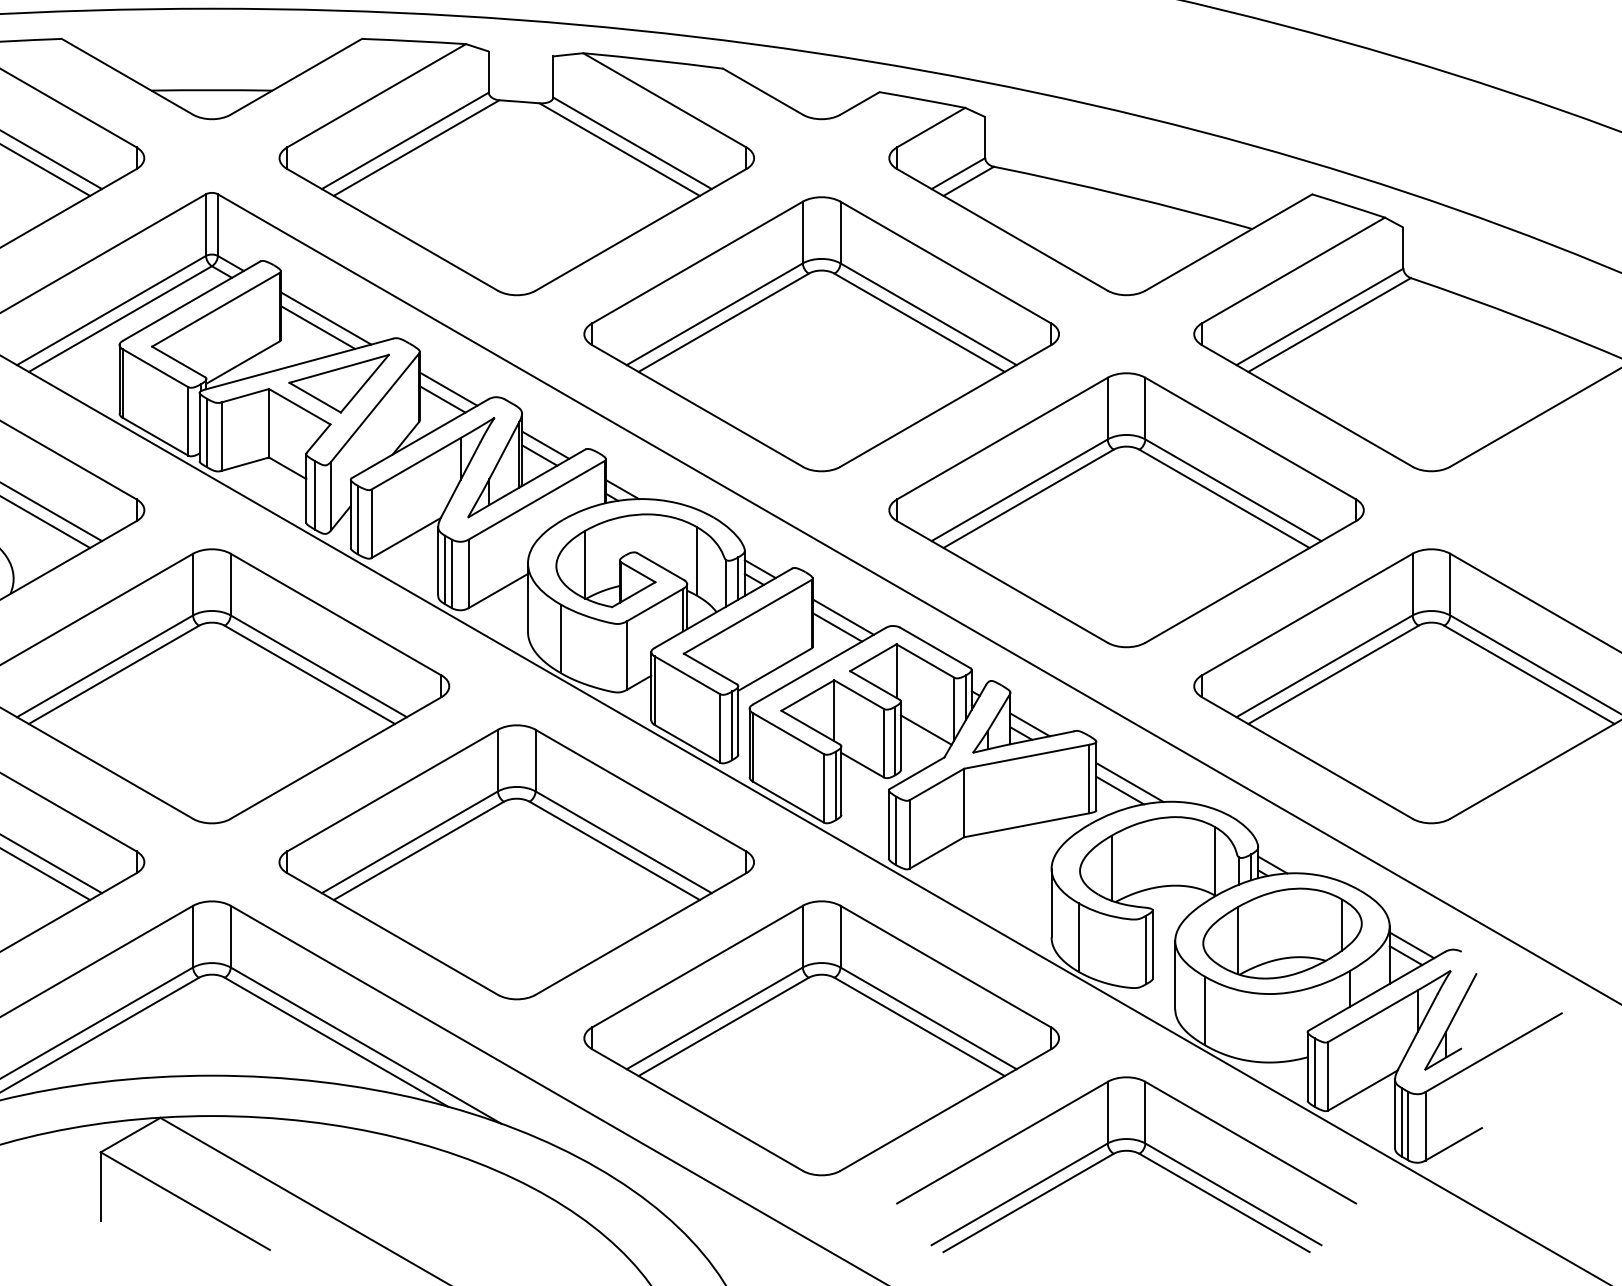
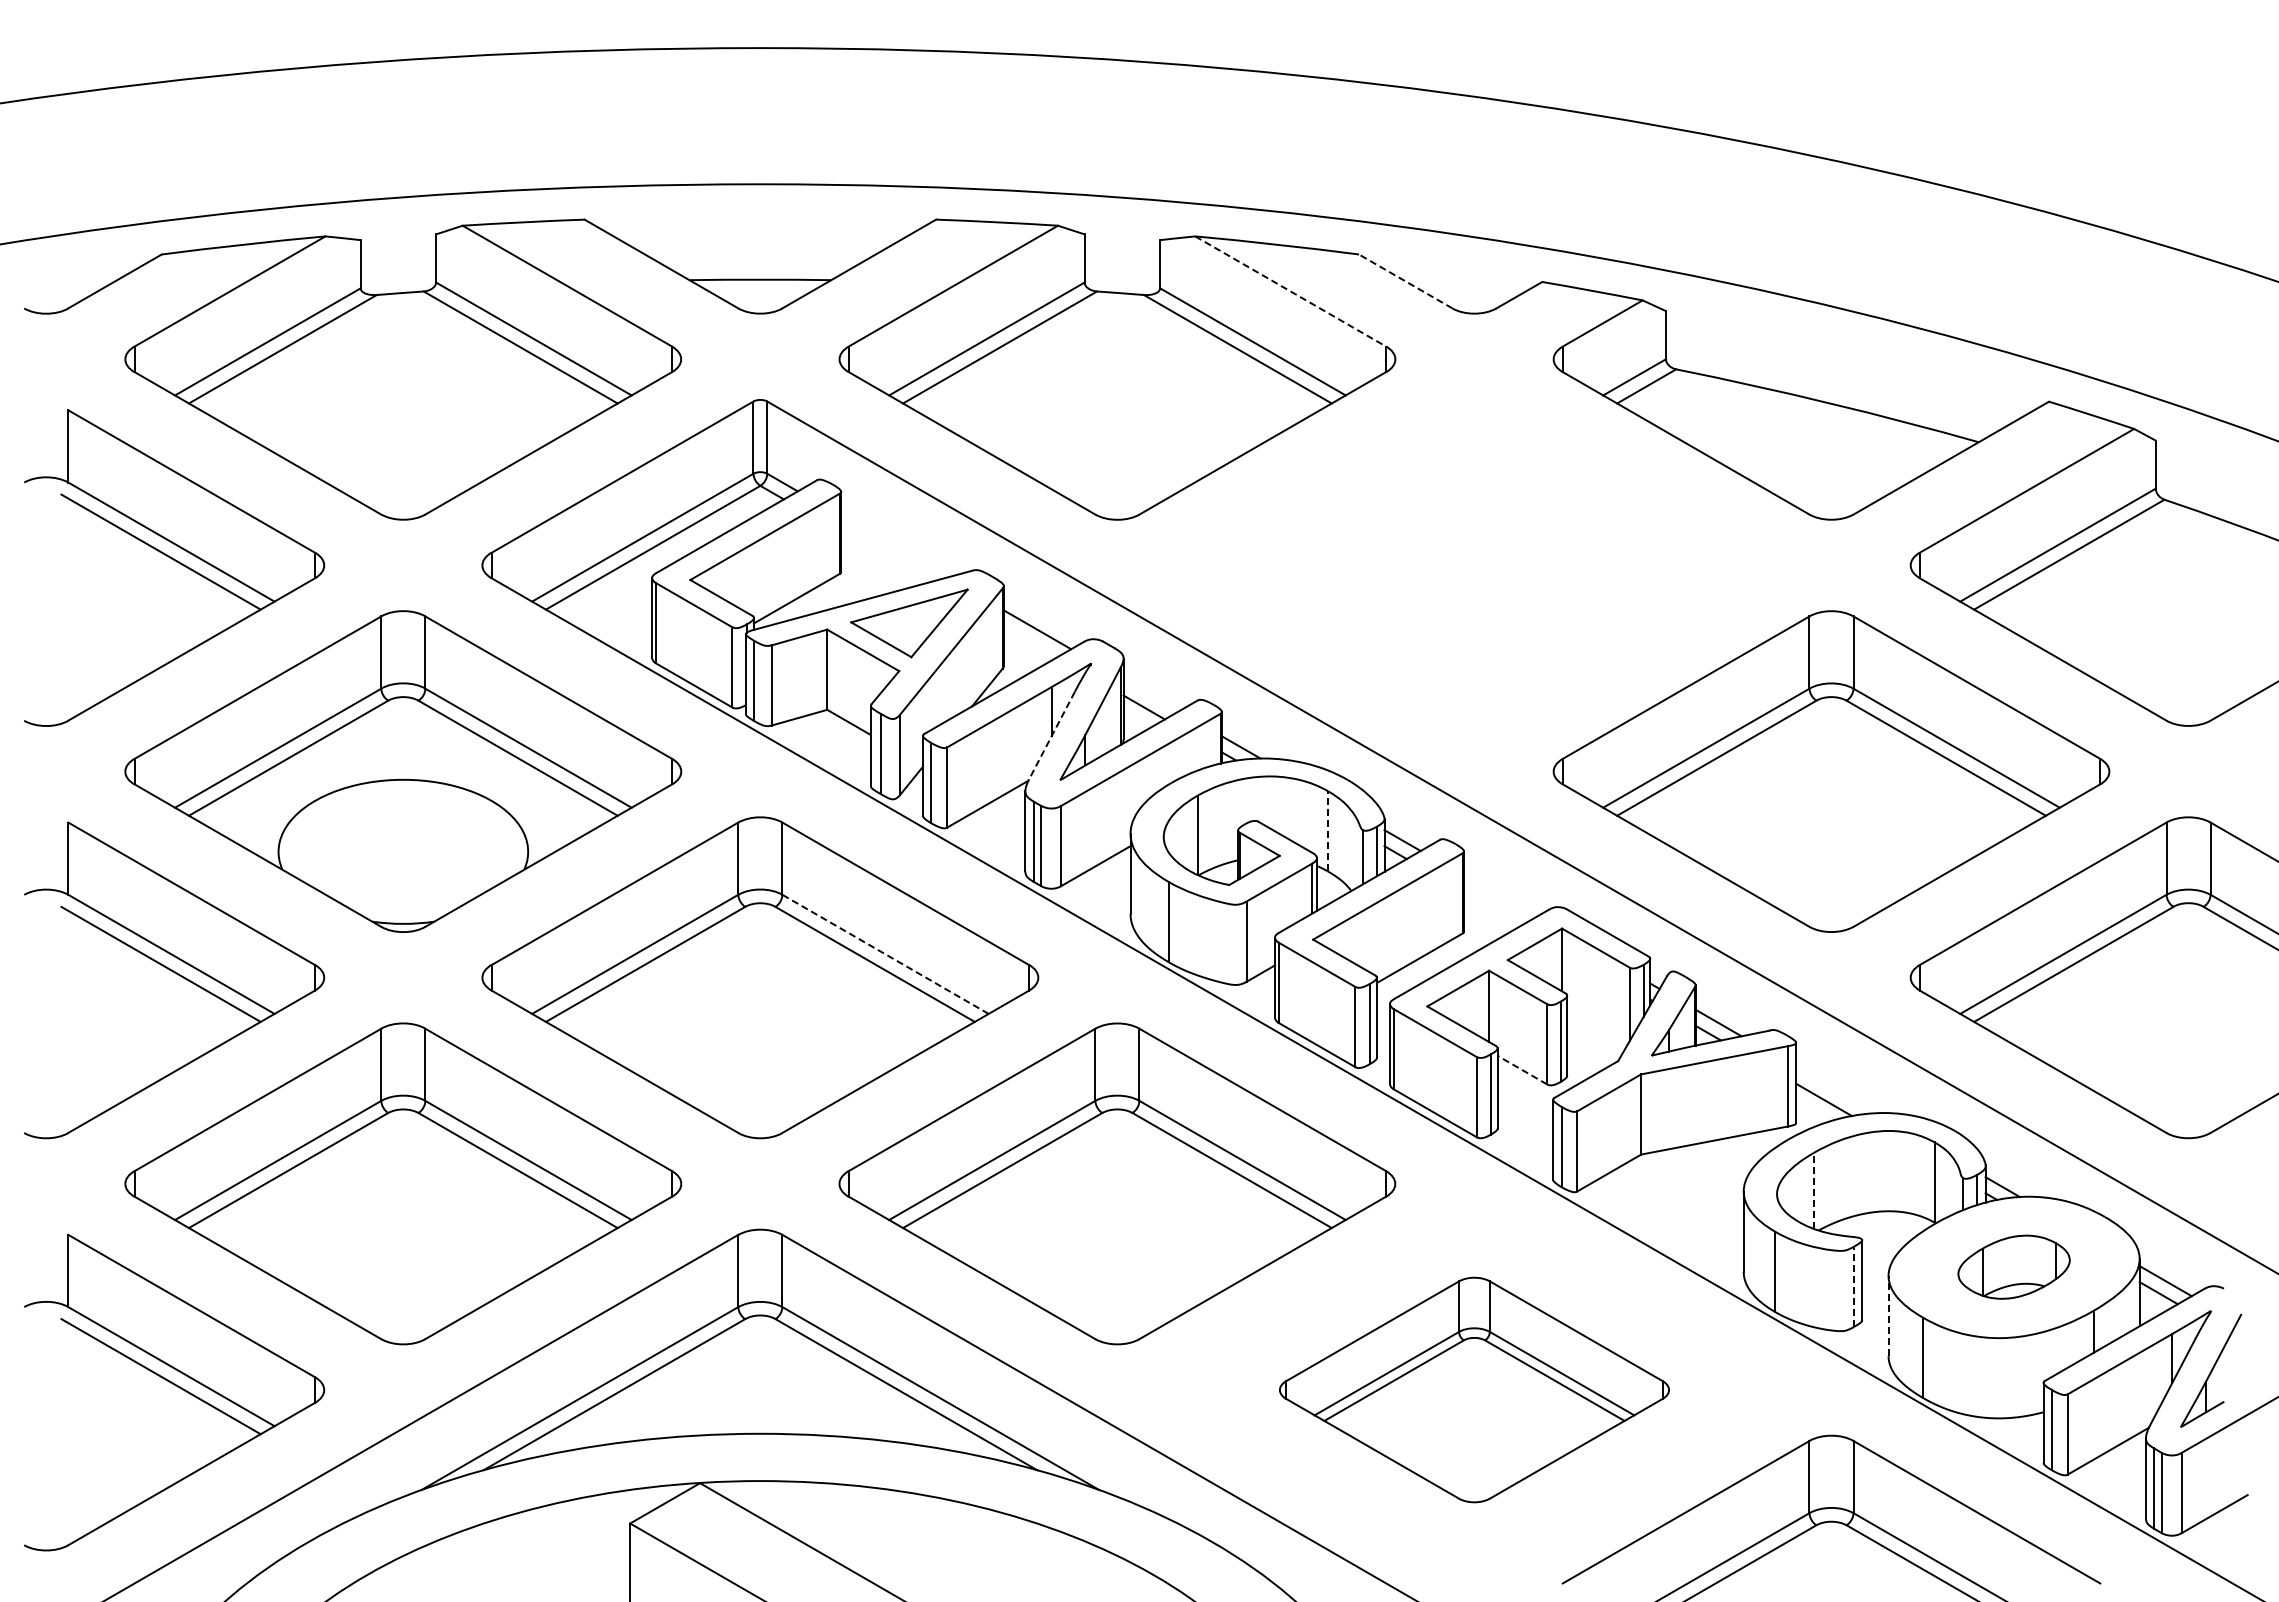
line: (762, 91) -> (1405, 281), solid -> dashed
line: (665, 100) -> (1291, 291), solid -> dashed
line: (326, 318) -> (894, 546), removed
line: (317, 327) -> (884, 557), removed
part: (821, 334) -> (1474, 565), removed
line: (442, 399) -> (1030, 641), removed
line: (545, 445) -> (1150, 695), removed
line: (460, 480) -> (1051, 736), solid -> dashed
line: (696, 560) -> (1327, 830), solid -> dashed
line: (843, 616) -> (1499, 896), removed
line: (837, 627) -> (1492, 908), removed
line: (318, 666) -> (885, 954), solid -> dashed
line: (925, 729) -> (1596, 1028), removed
line: (862, 765) -> (1522, 1070), solid -> dashed
line: (1129, 782) -> (1835, 1090), removed
line: (1111, 867) -> (1813, 1190), solid -> dashed
part: (1281, 932) -> (2013, 1266), size x0.6
line: (1146, 949) -> (1854, 1286), solid -> dashed
line: (1175, 974) -> (1888, 1315), solid -> dashed
part: (821, 1037) -> (1474, 1389), size x0.7

